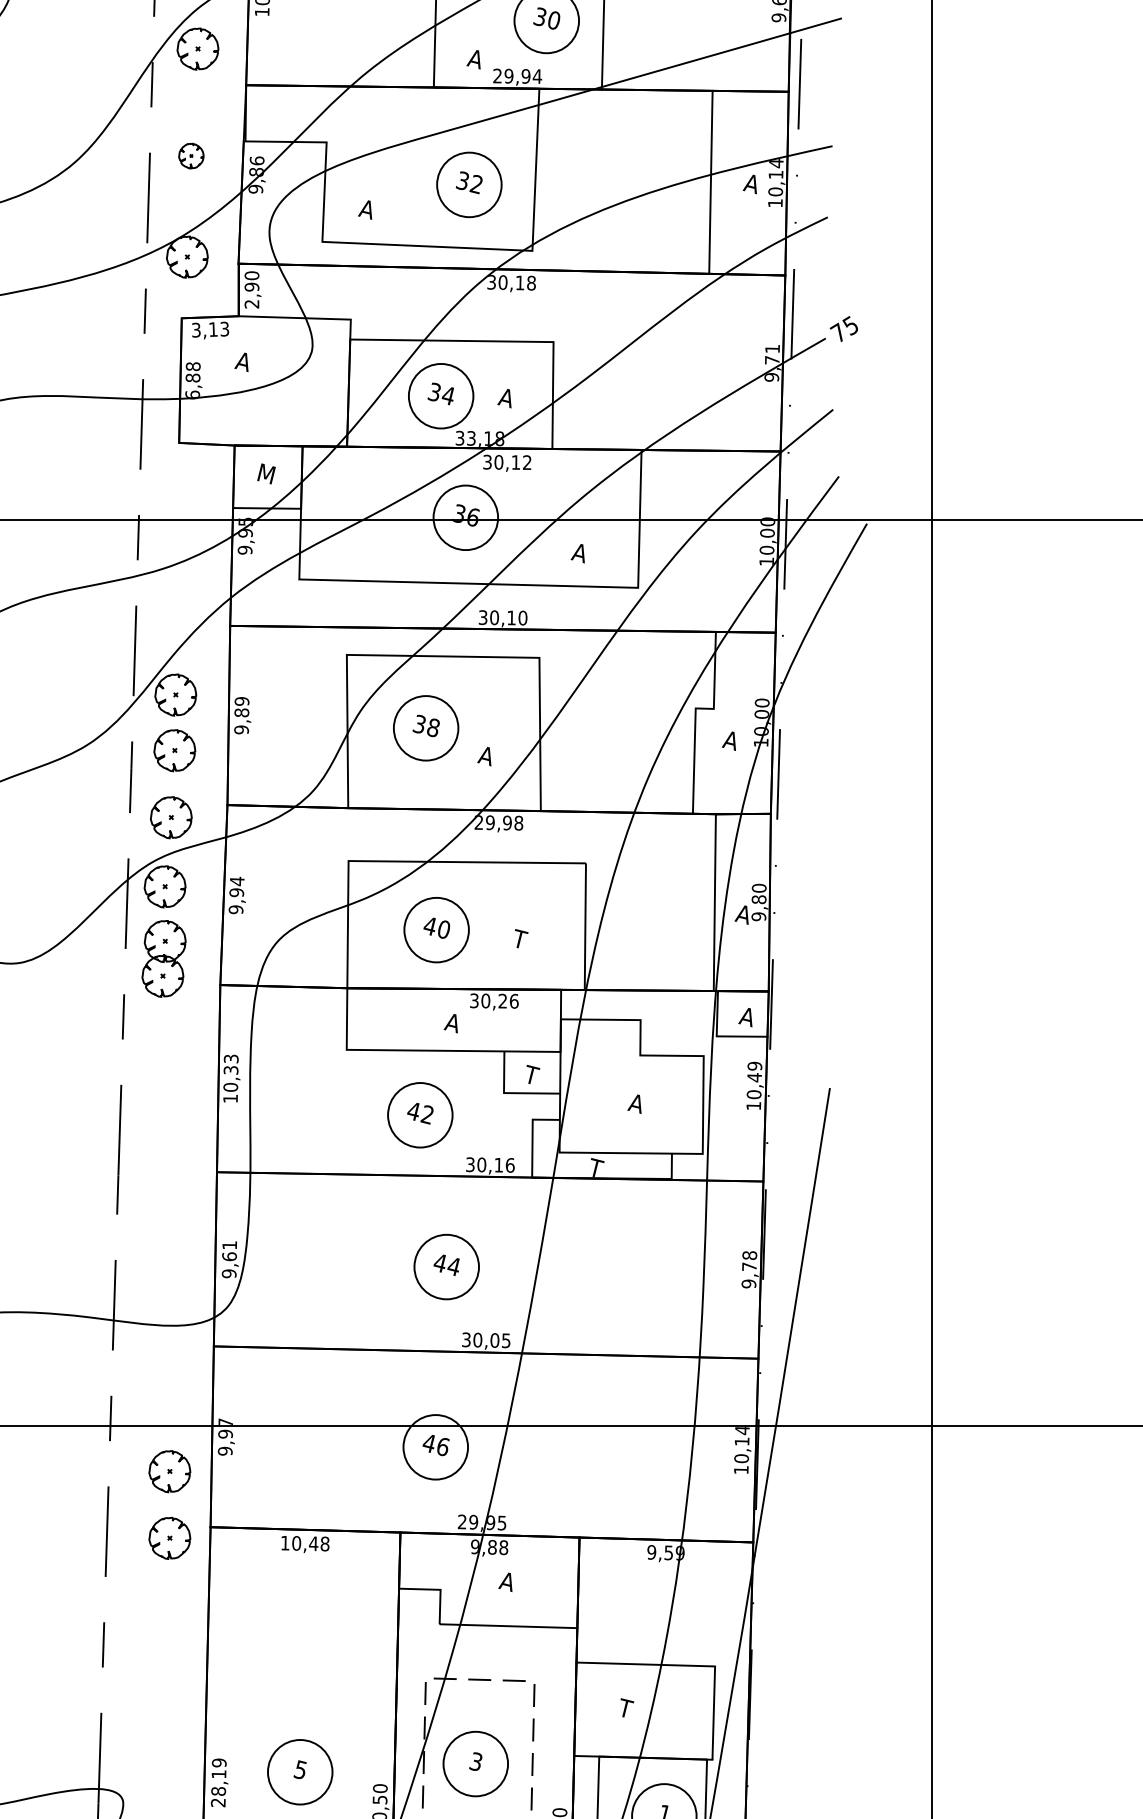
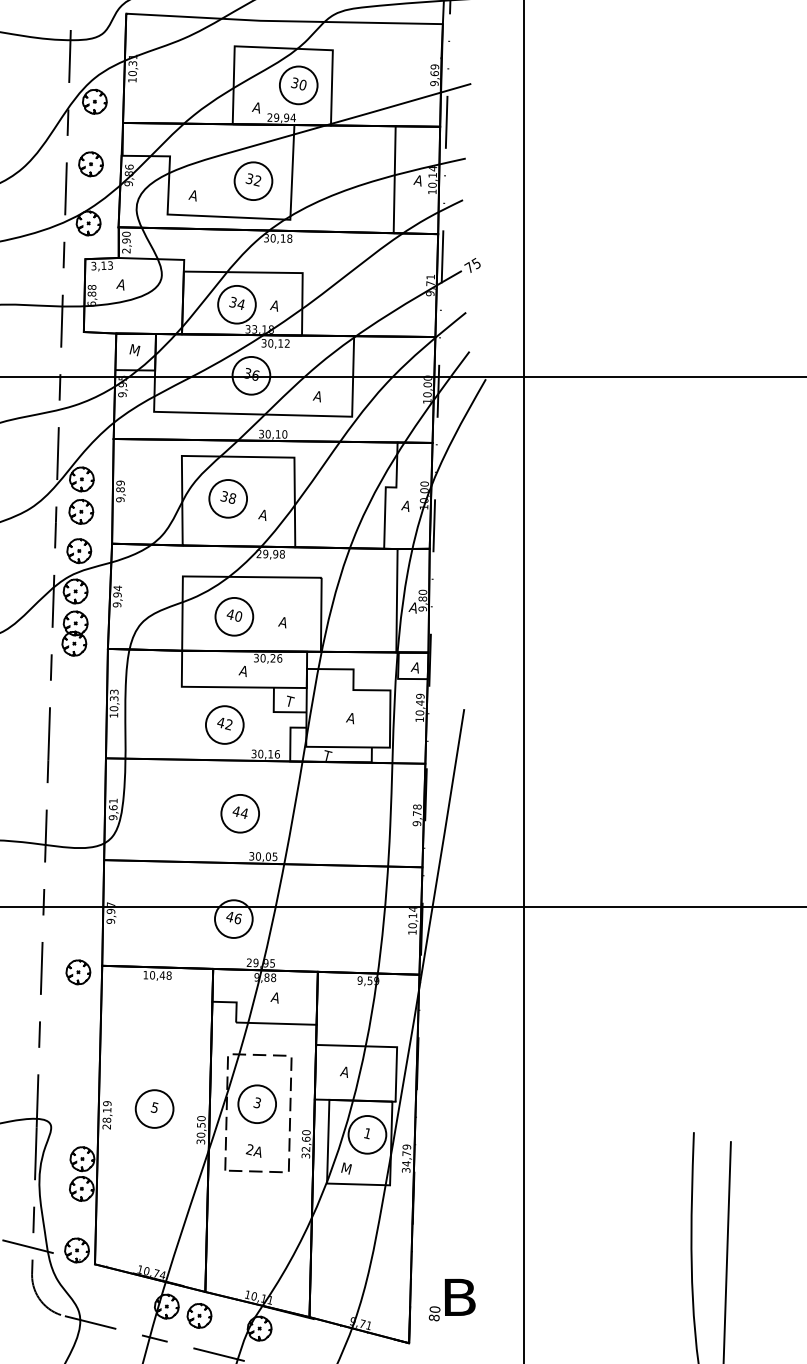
part: (190, 156) -> (90, 164), size x1.67
text: (518, 939) -> (282, 622), T -> A
part: (169, 1471) -> (78, 933), removed
text: (625, 1707) -> (344, 1071), T -> A

